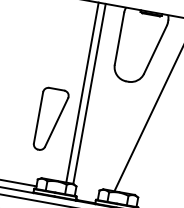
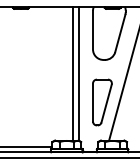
part: (51, 120) -> (102, 102), moved

